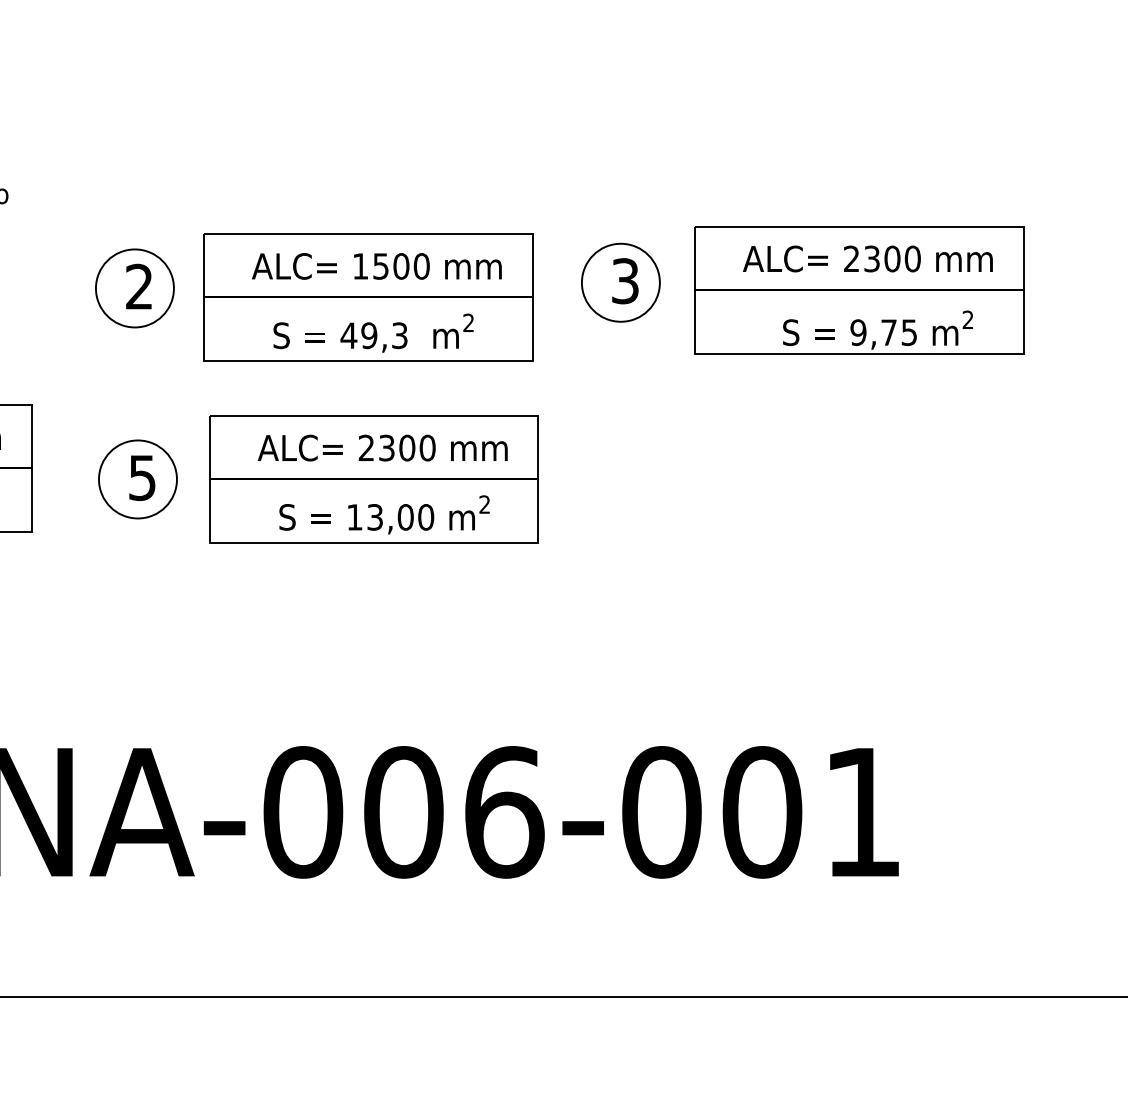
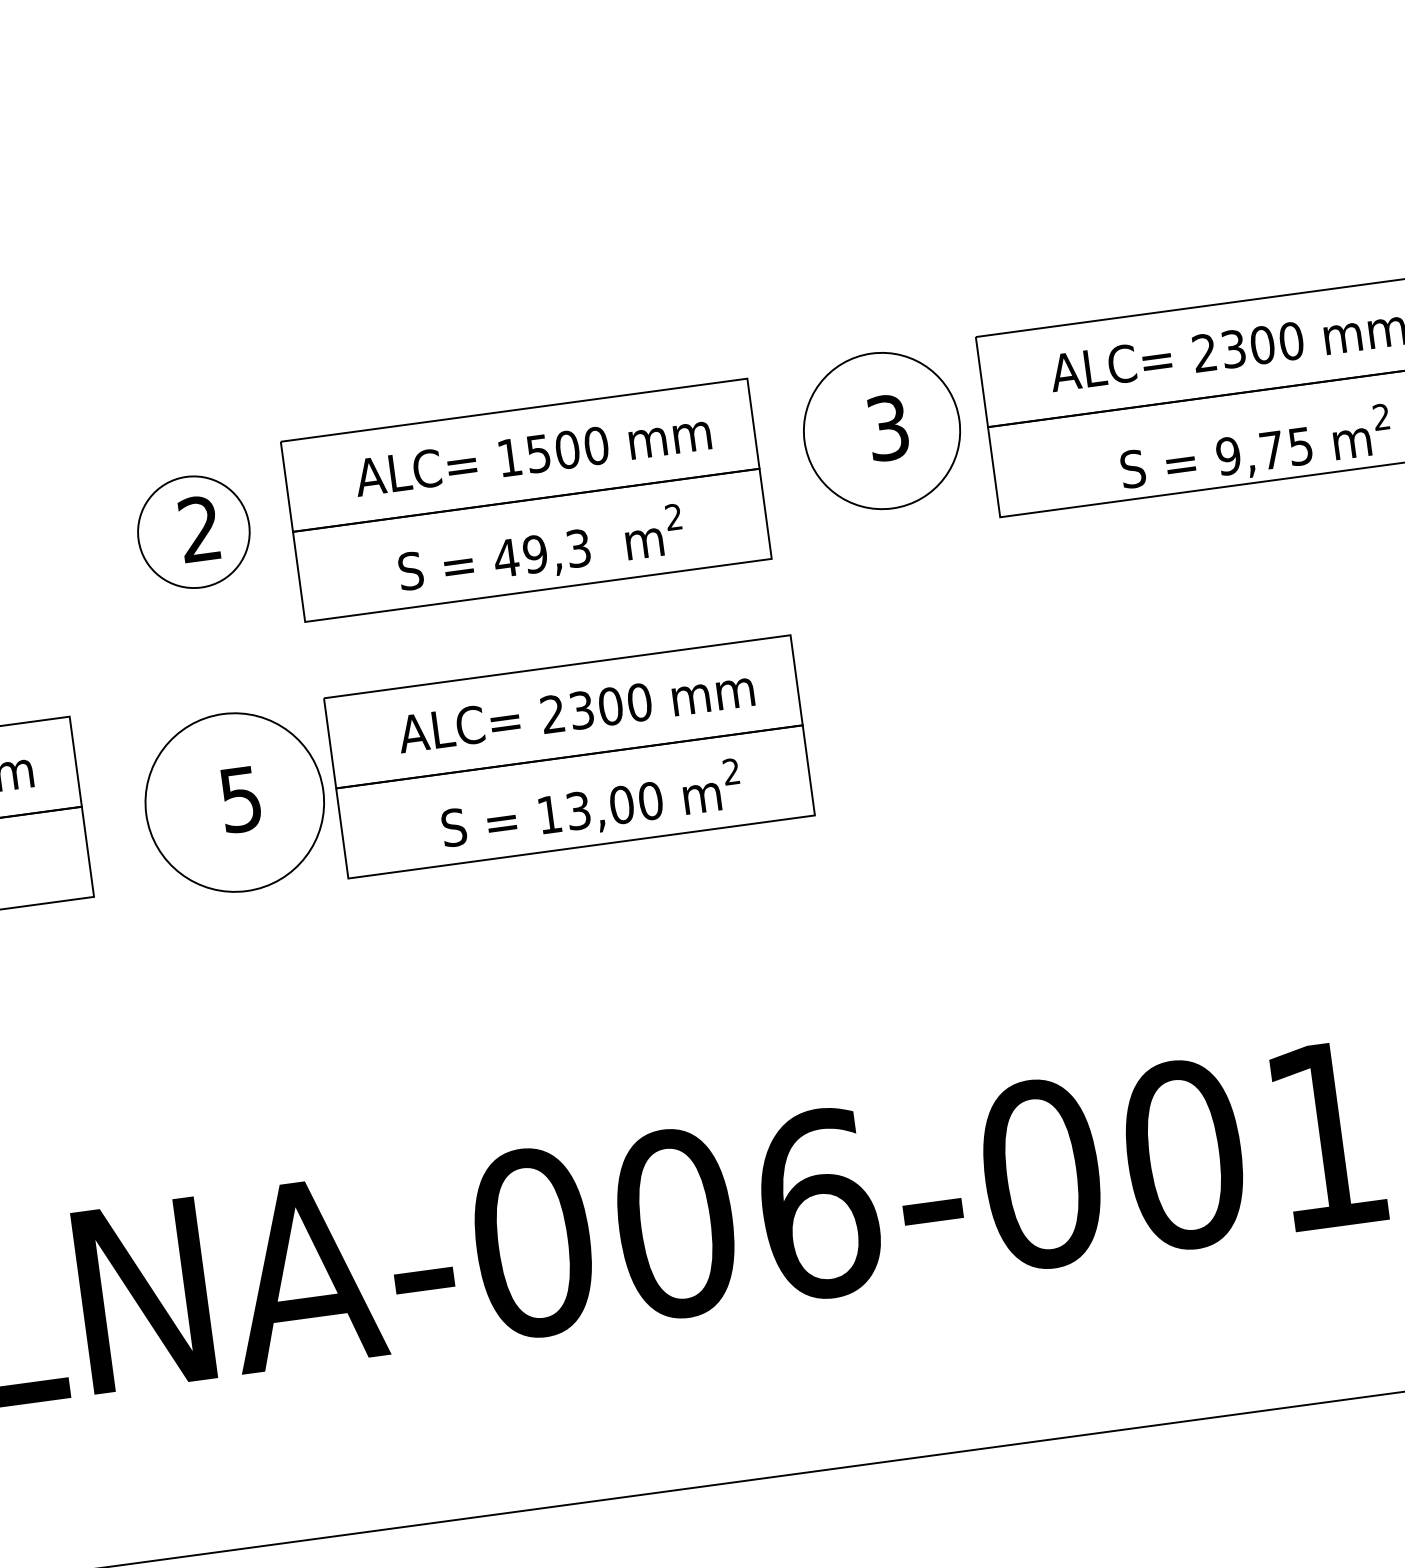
circle: (620, 282) -> (881, 430), size x1.4
circle: (137, 479) -> (234, 802), size x1.6

